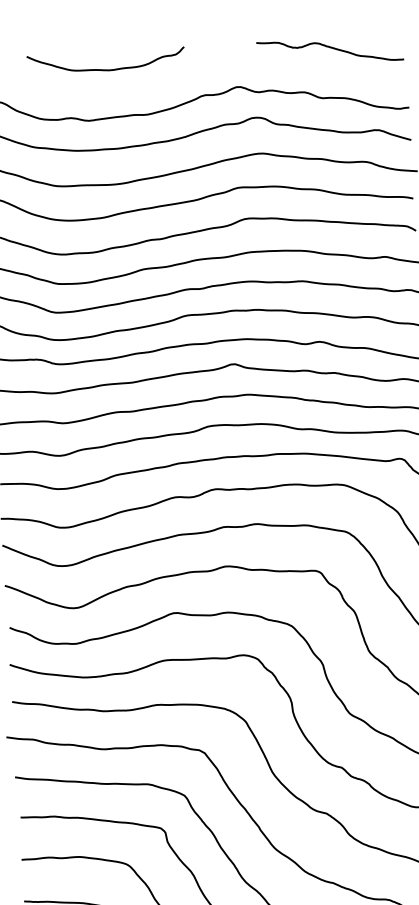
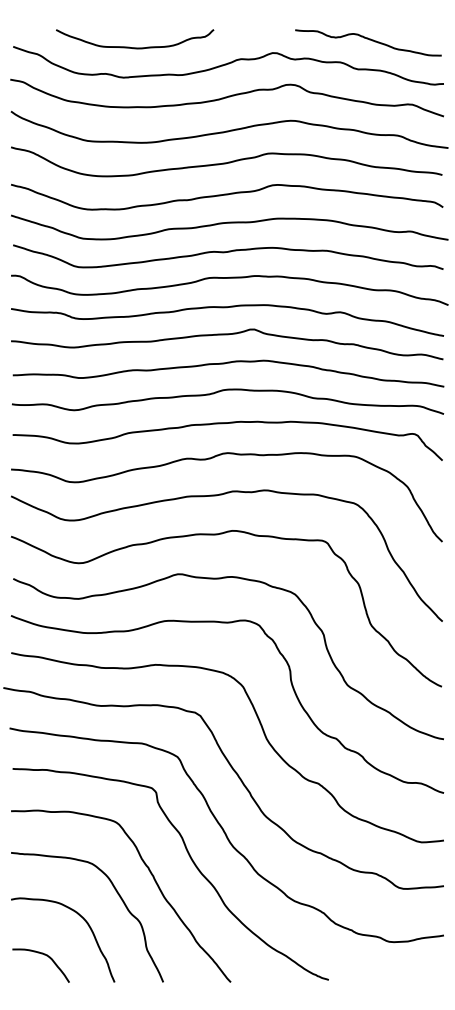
curve: (331, 48) -> (369, 40), moved
curve: (106, 69) -> (135, 47), moved

